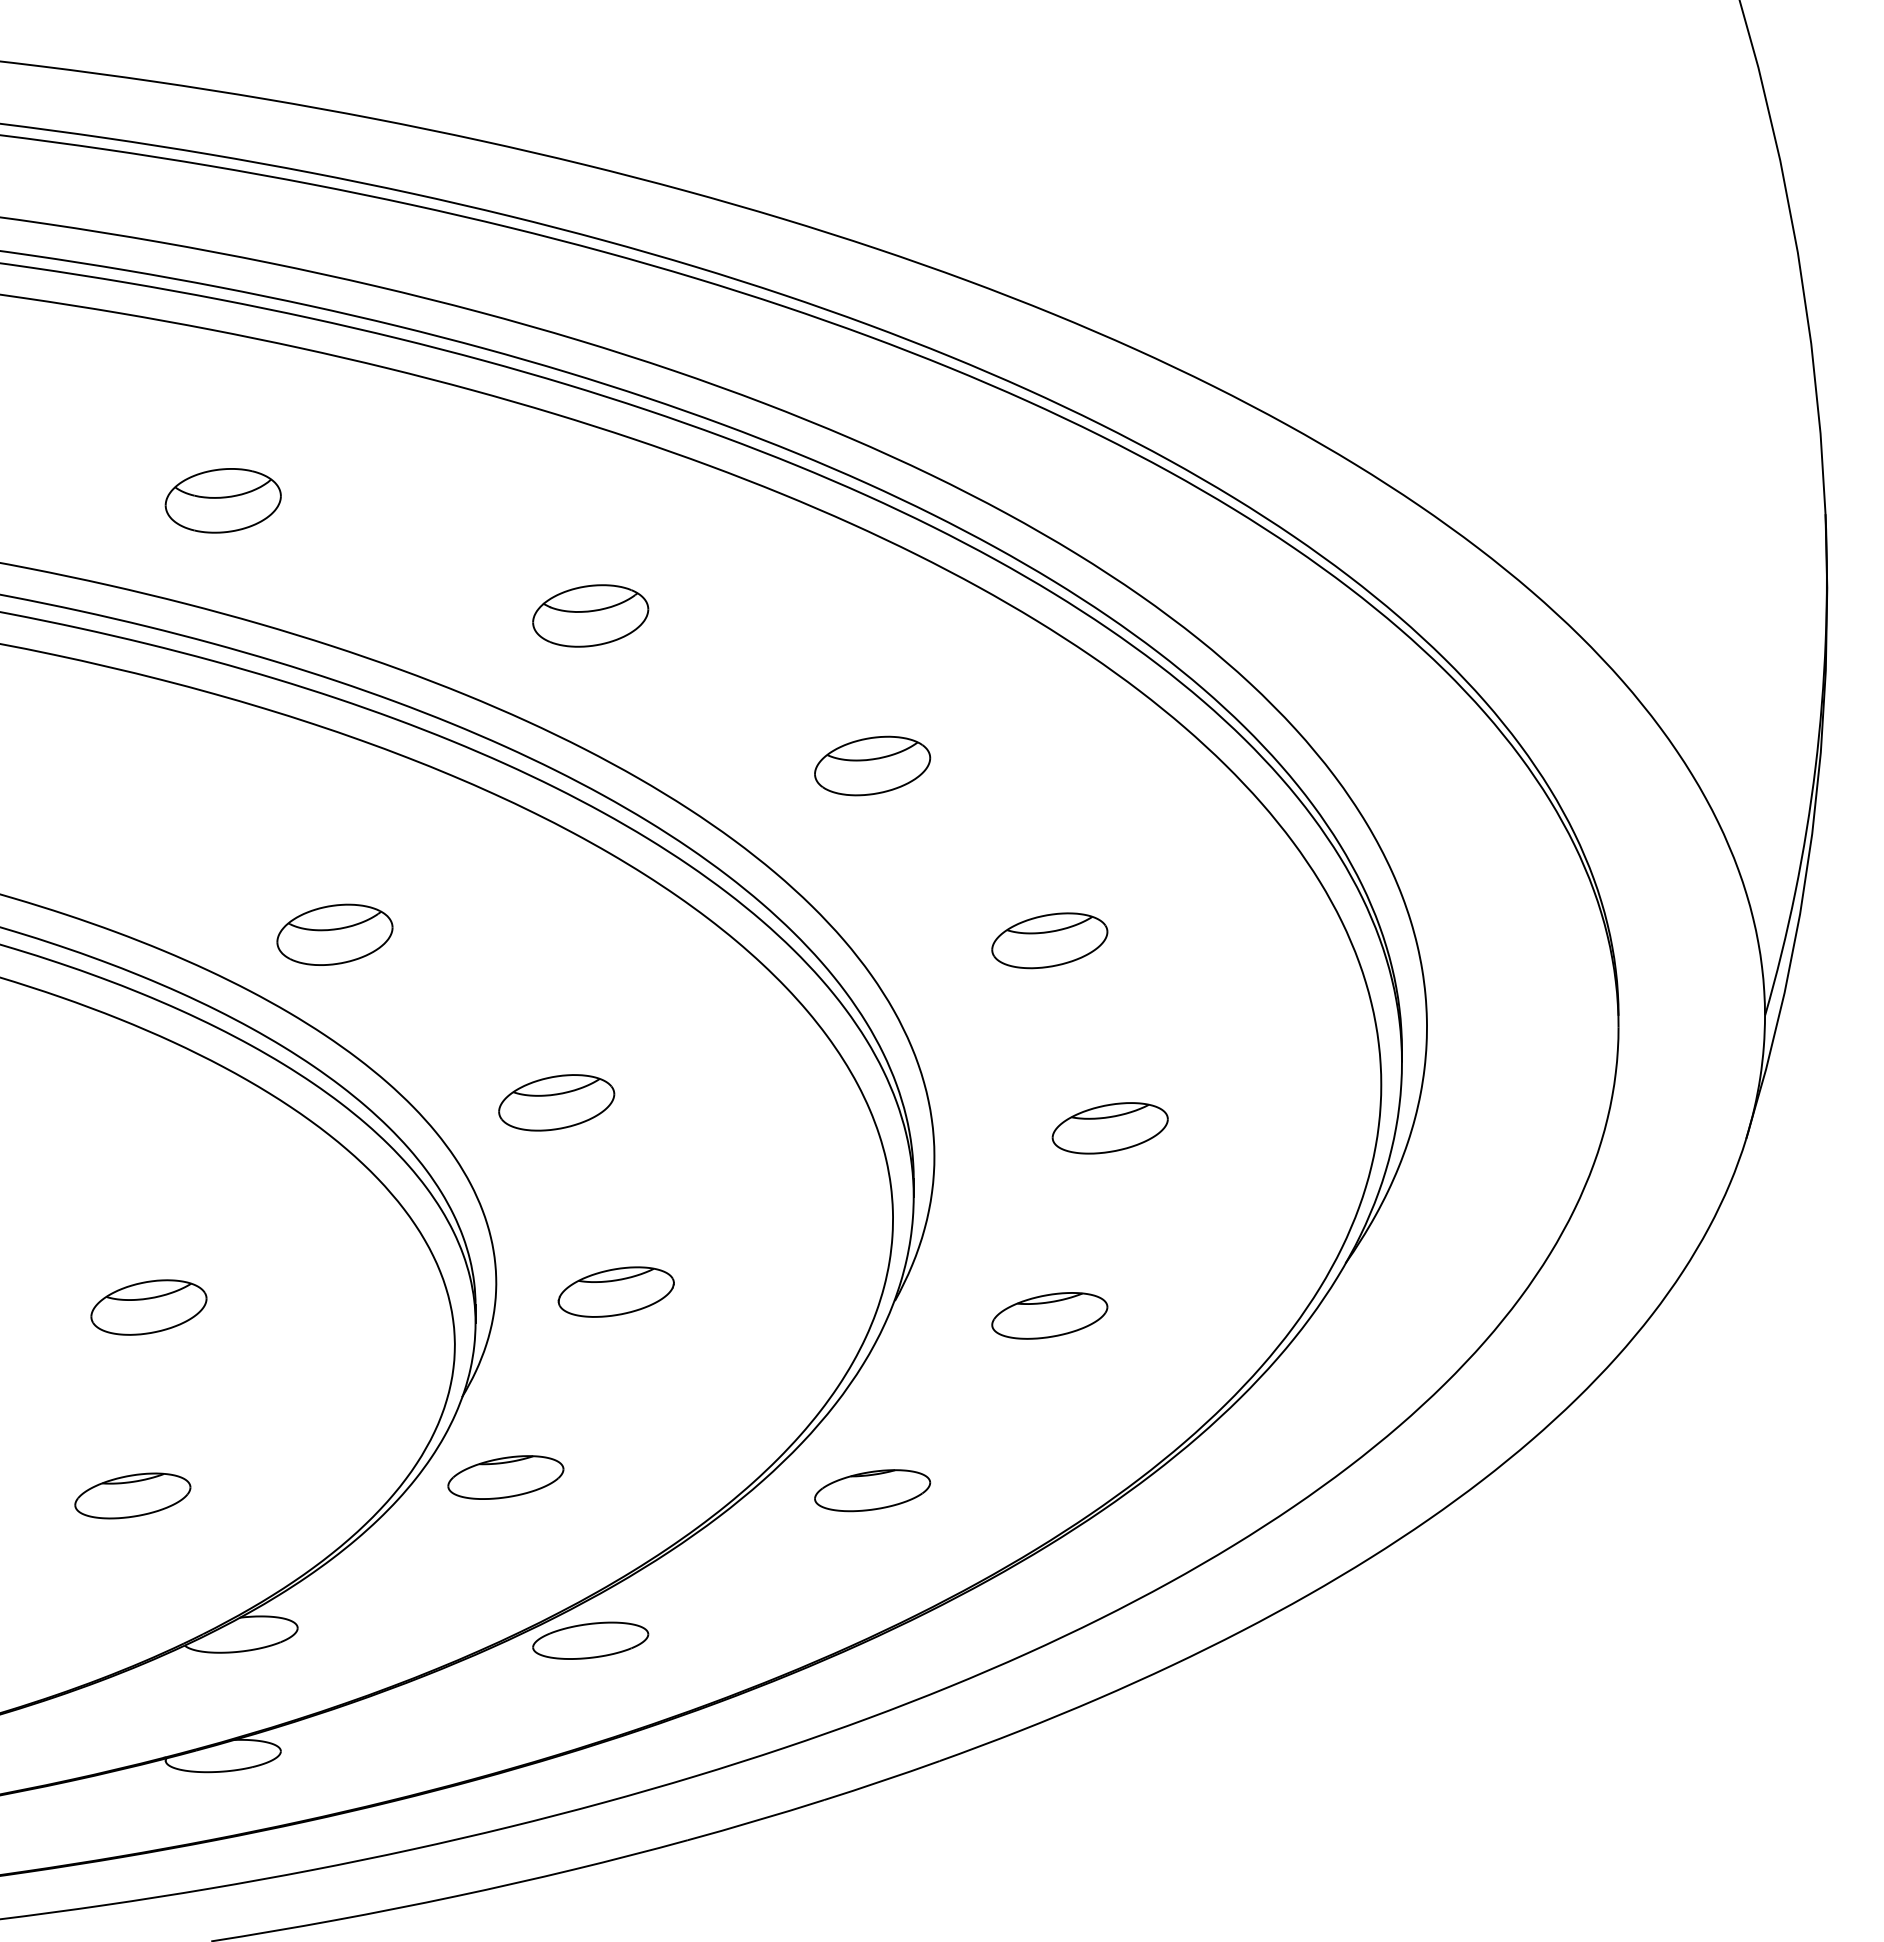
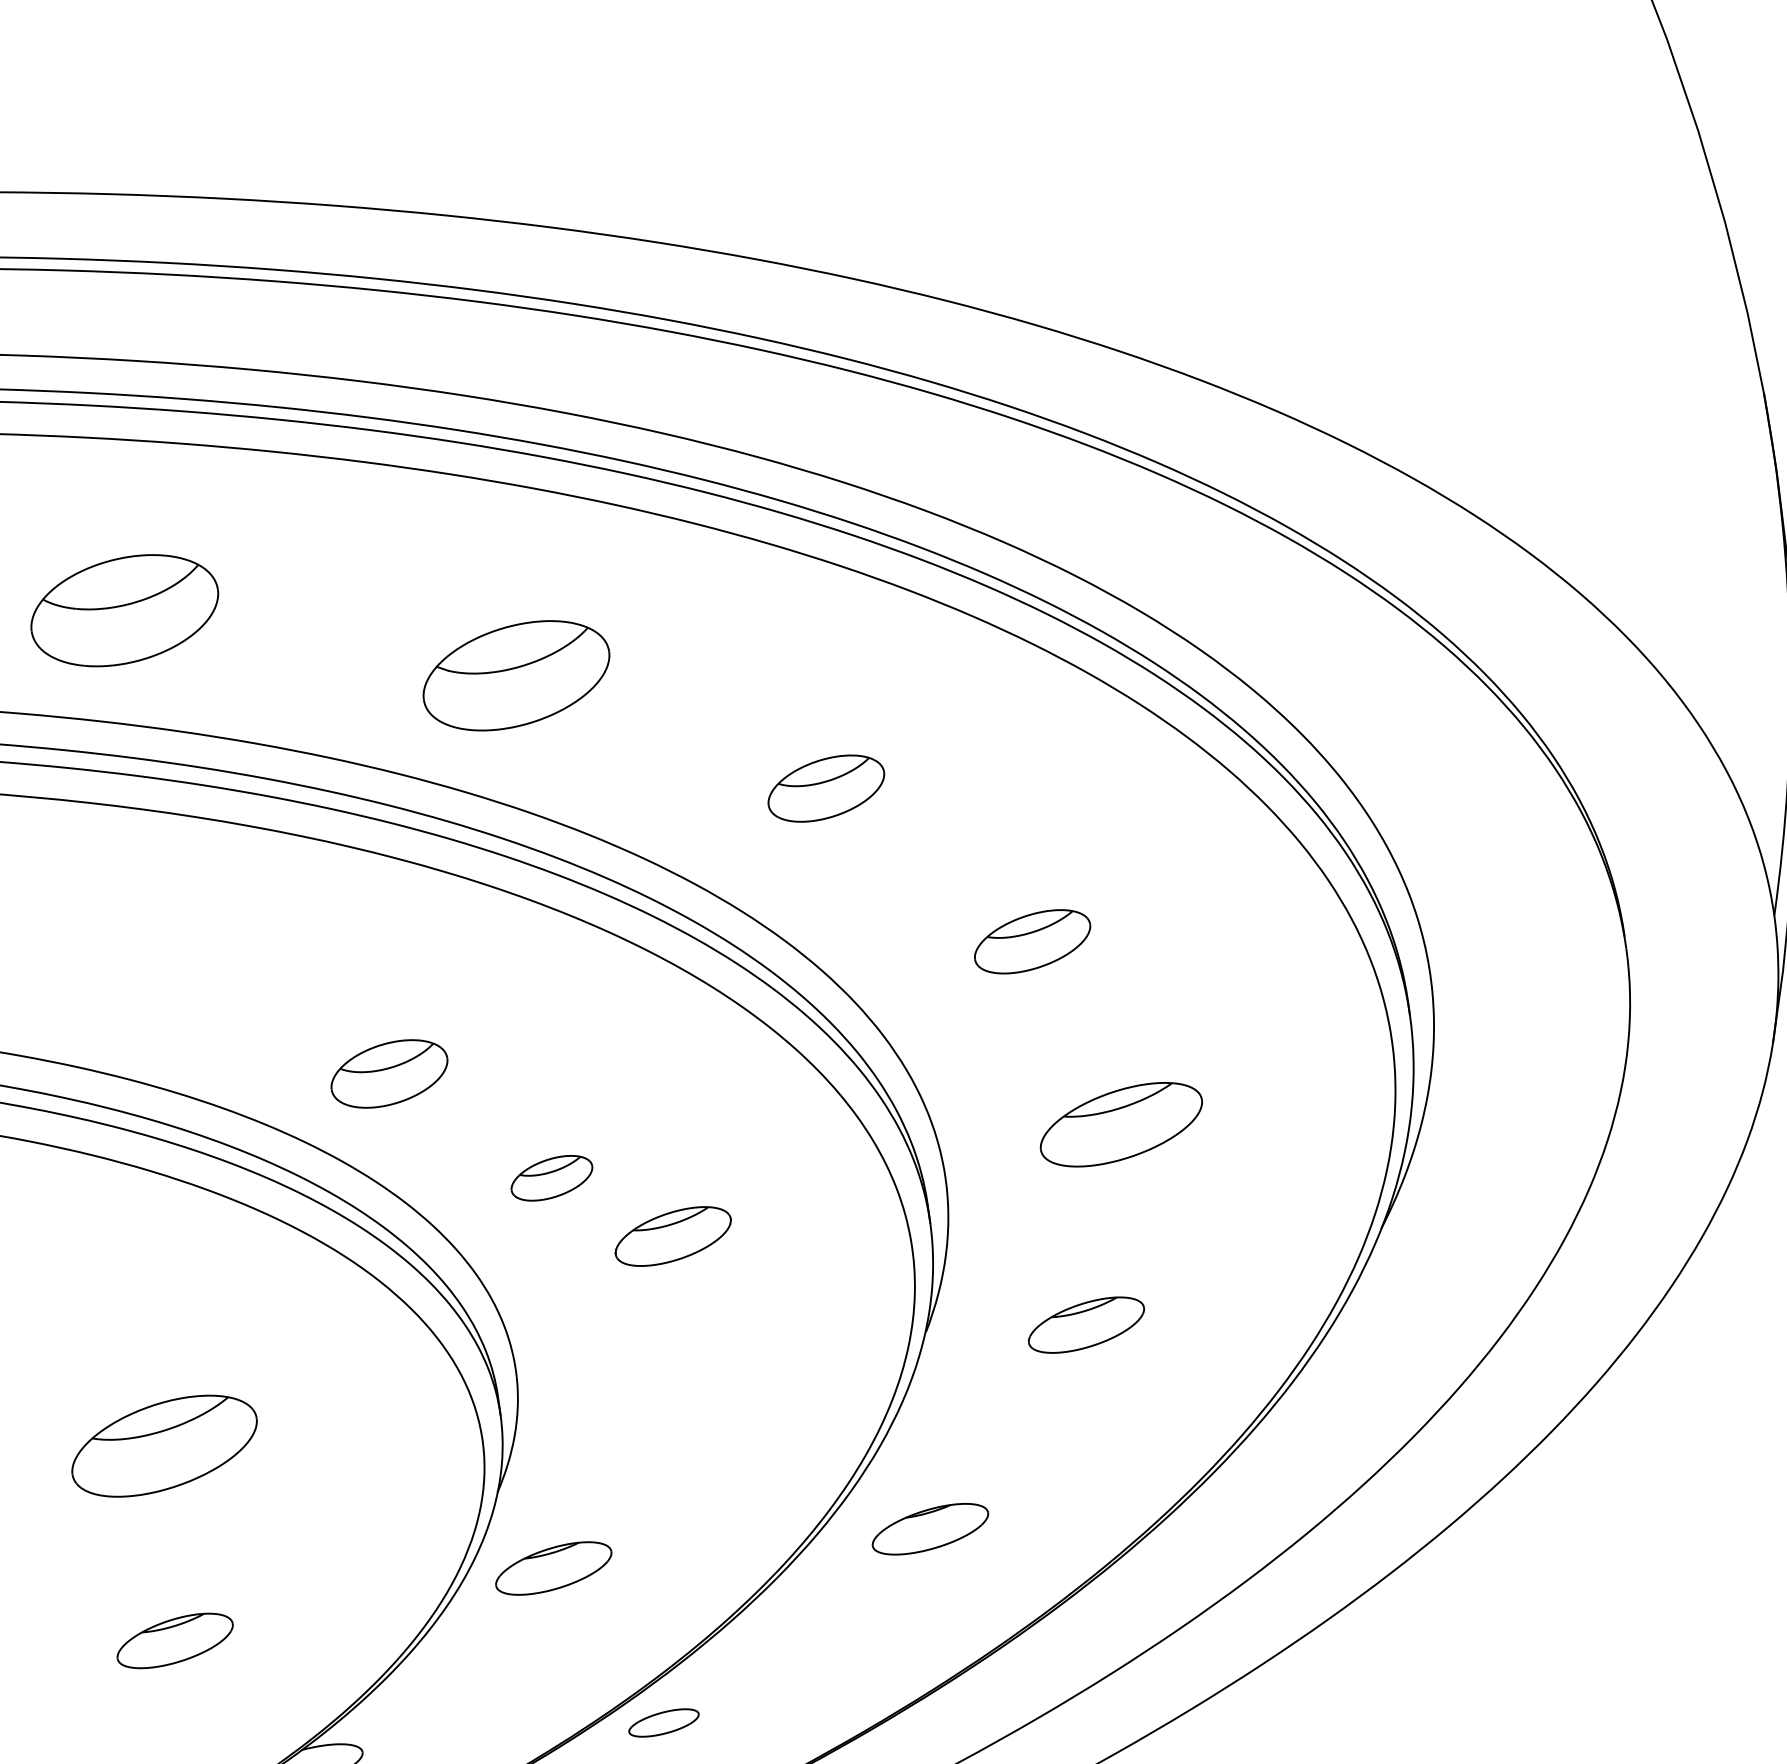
part: (222, 500) -> (123, 610), size x1.6
part: (590, 615) -> (516, 675), size x1.6
part: (334, 934) -> (388, 1073), moved
part: (556, 1102) -> (551, 1177), size x0.7
part: (1109, 1128) -> (1120, 1125), size x1.4
part: (615, 1291) -> (672, 1235), moved
part: (148, 1307) -> (164, 1446), size x1.6
part: (590, 1640) -> (663, 1722), size x0.6

